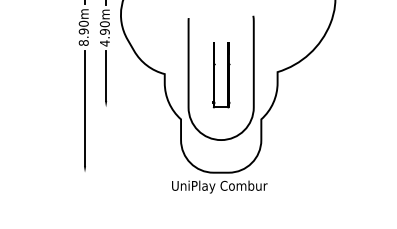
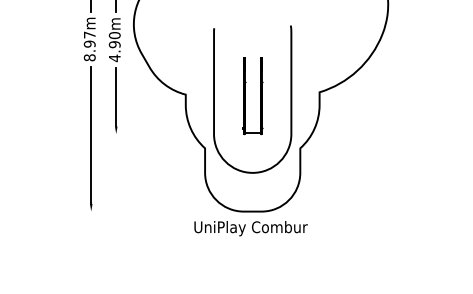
text: (83, 23) -> (89, 34), 8.90m -> 8.97m

